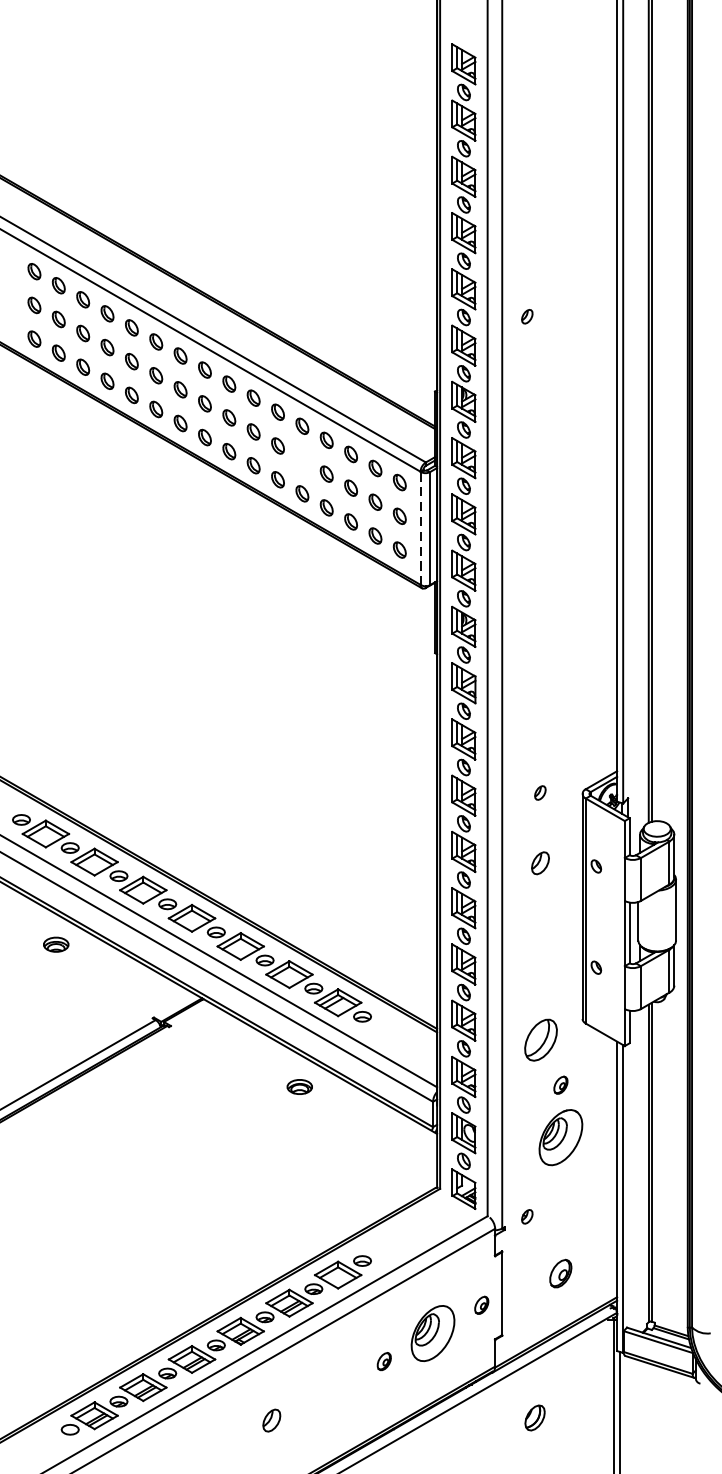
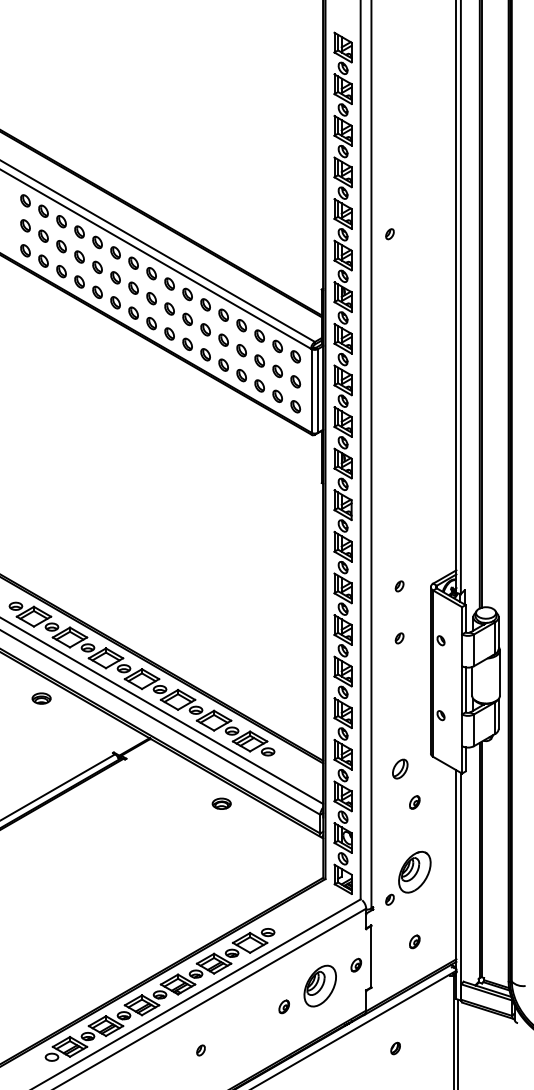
part: (302, 459) -> (223, 339), added
line: (421, 528) -> (311, 390), dashed -> solid
part: (540, 863) -> (399, 638), size x0.62
part: (541, 1039) -> (400, 768), size x0.62
part: (560, 1136) -> (414, 871), moved
part: (560, 1273) -> (414, 941), size x0.62
part: (534, 1417) -> (395, 1048), size x0.62
part: (271, 1420) -> (200, 1050), size x0.62

